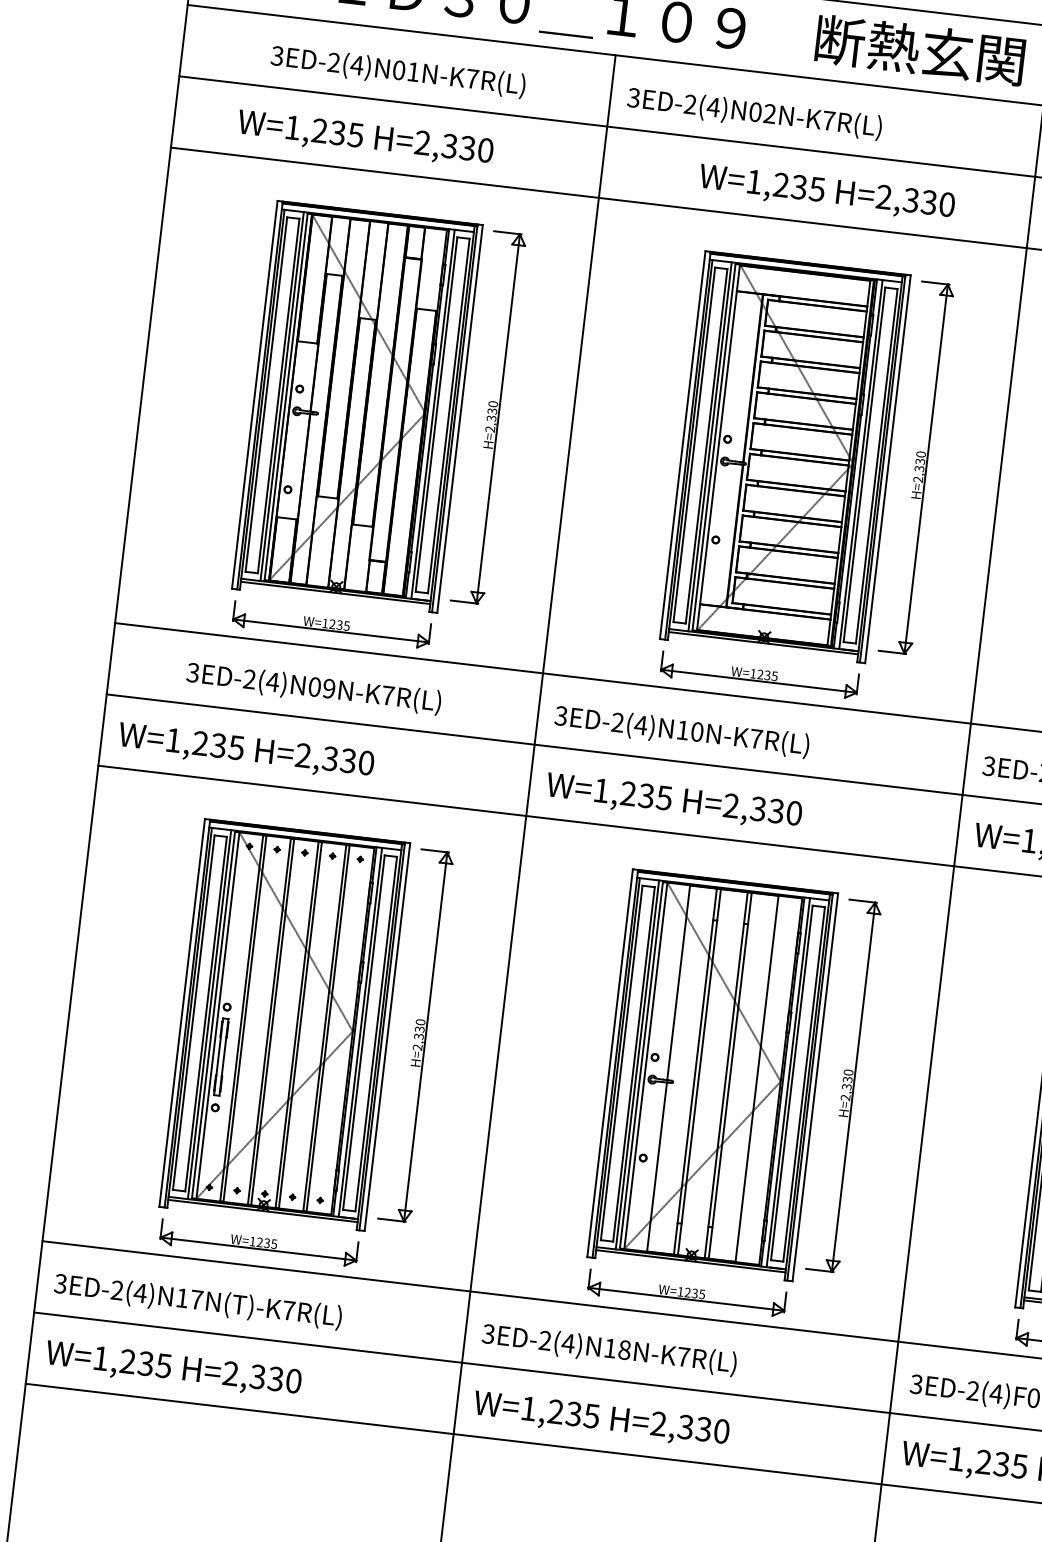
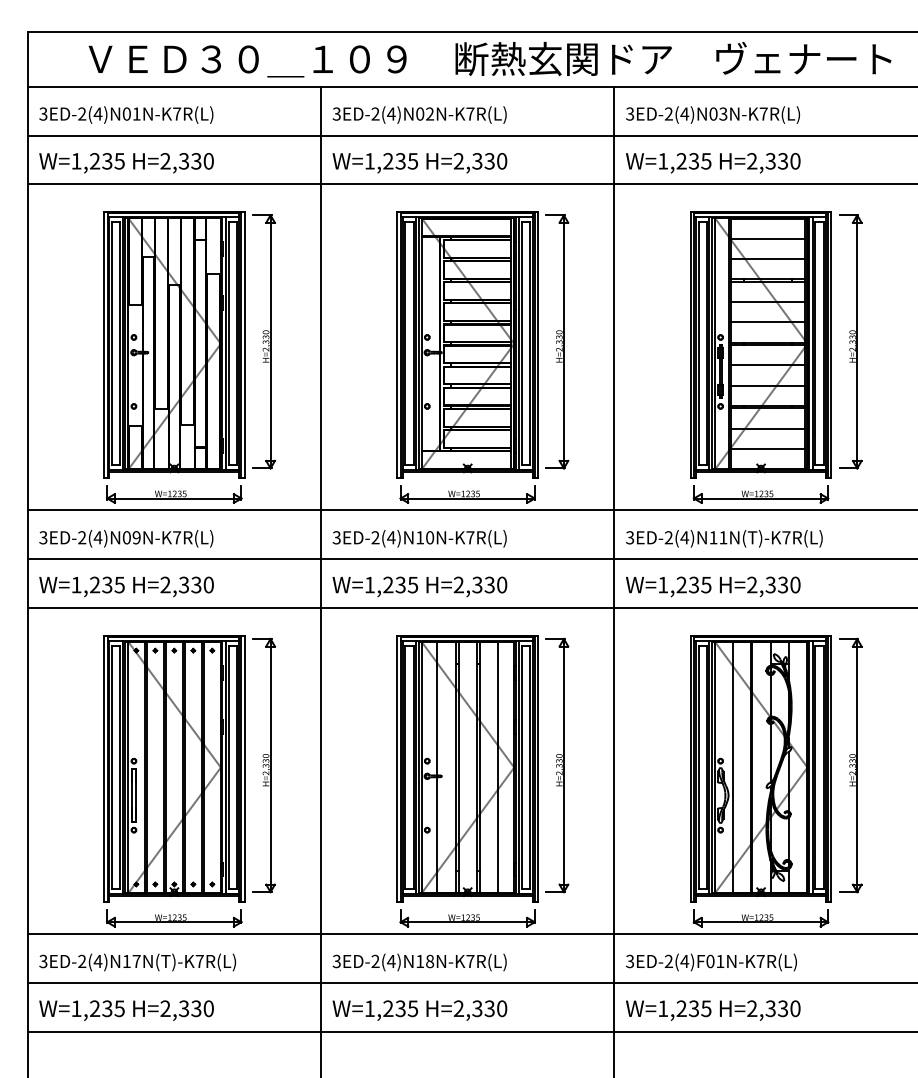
text: (398, 70) -> (126, 114), moved
text: (365, 139) -> (126, 163), moved
text: (826, 193) -> (419, 163), moved
text: (314, 688) -> (126, 538), moved

